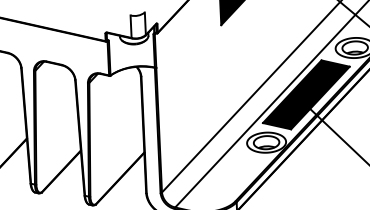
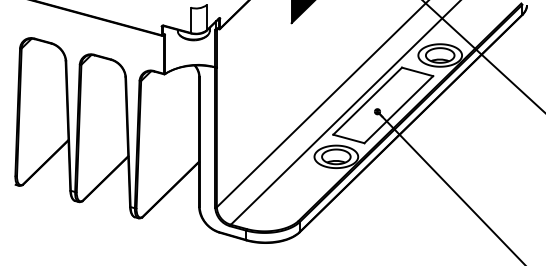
fill: (306, 94) -> (383, 105), removed

